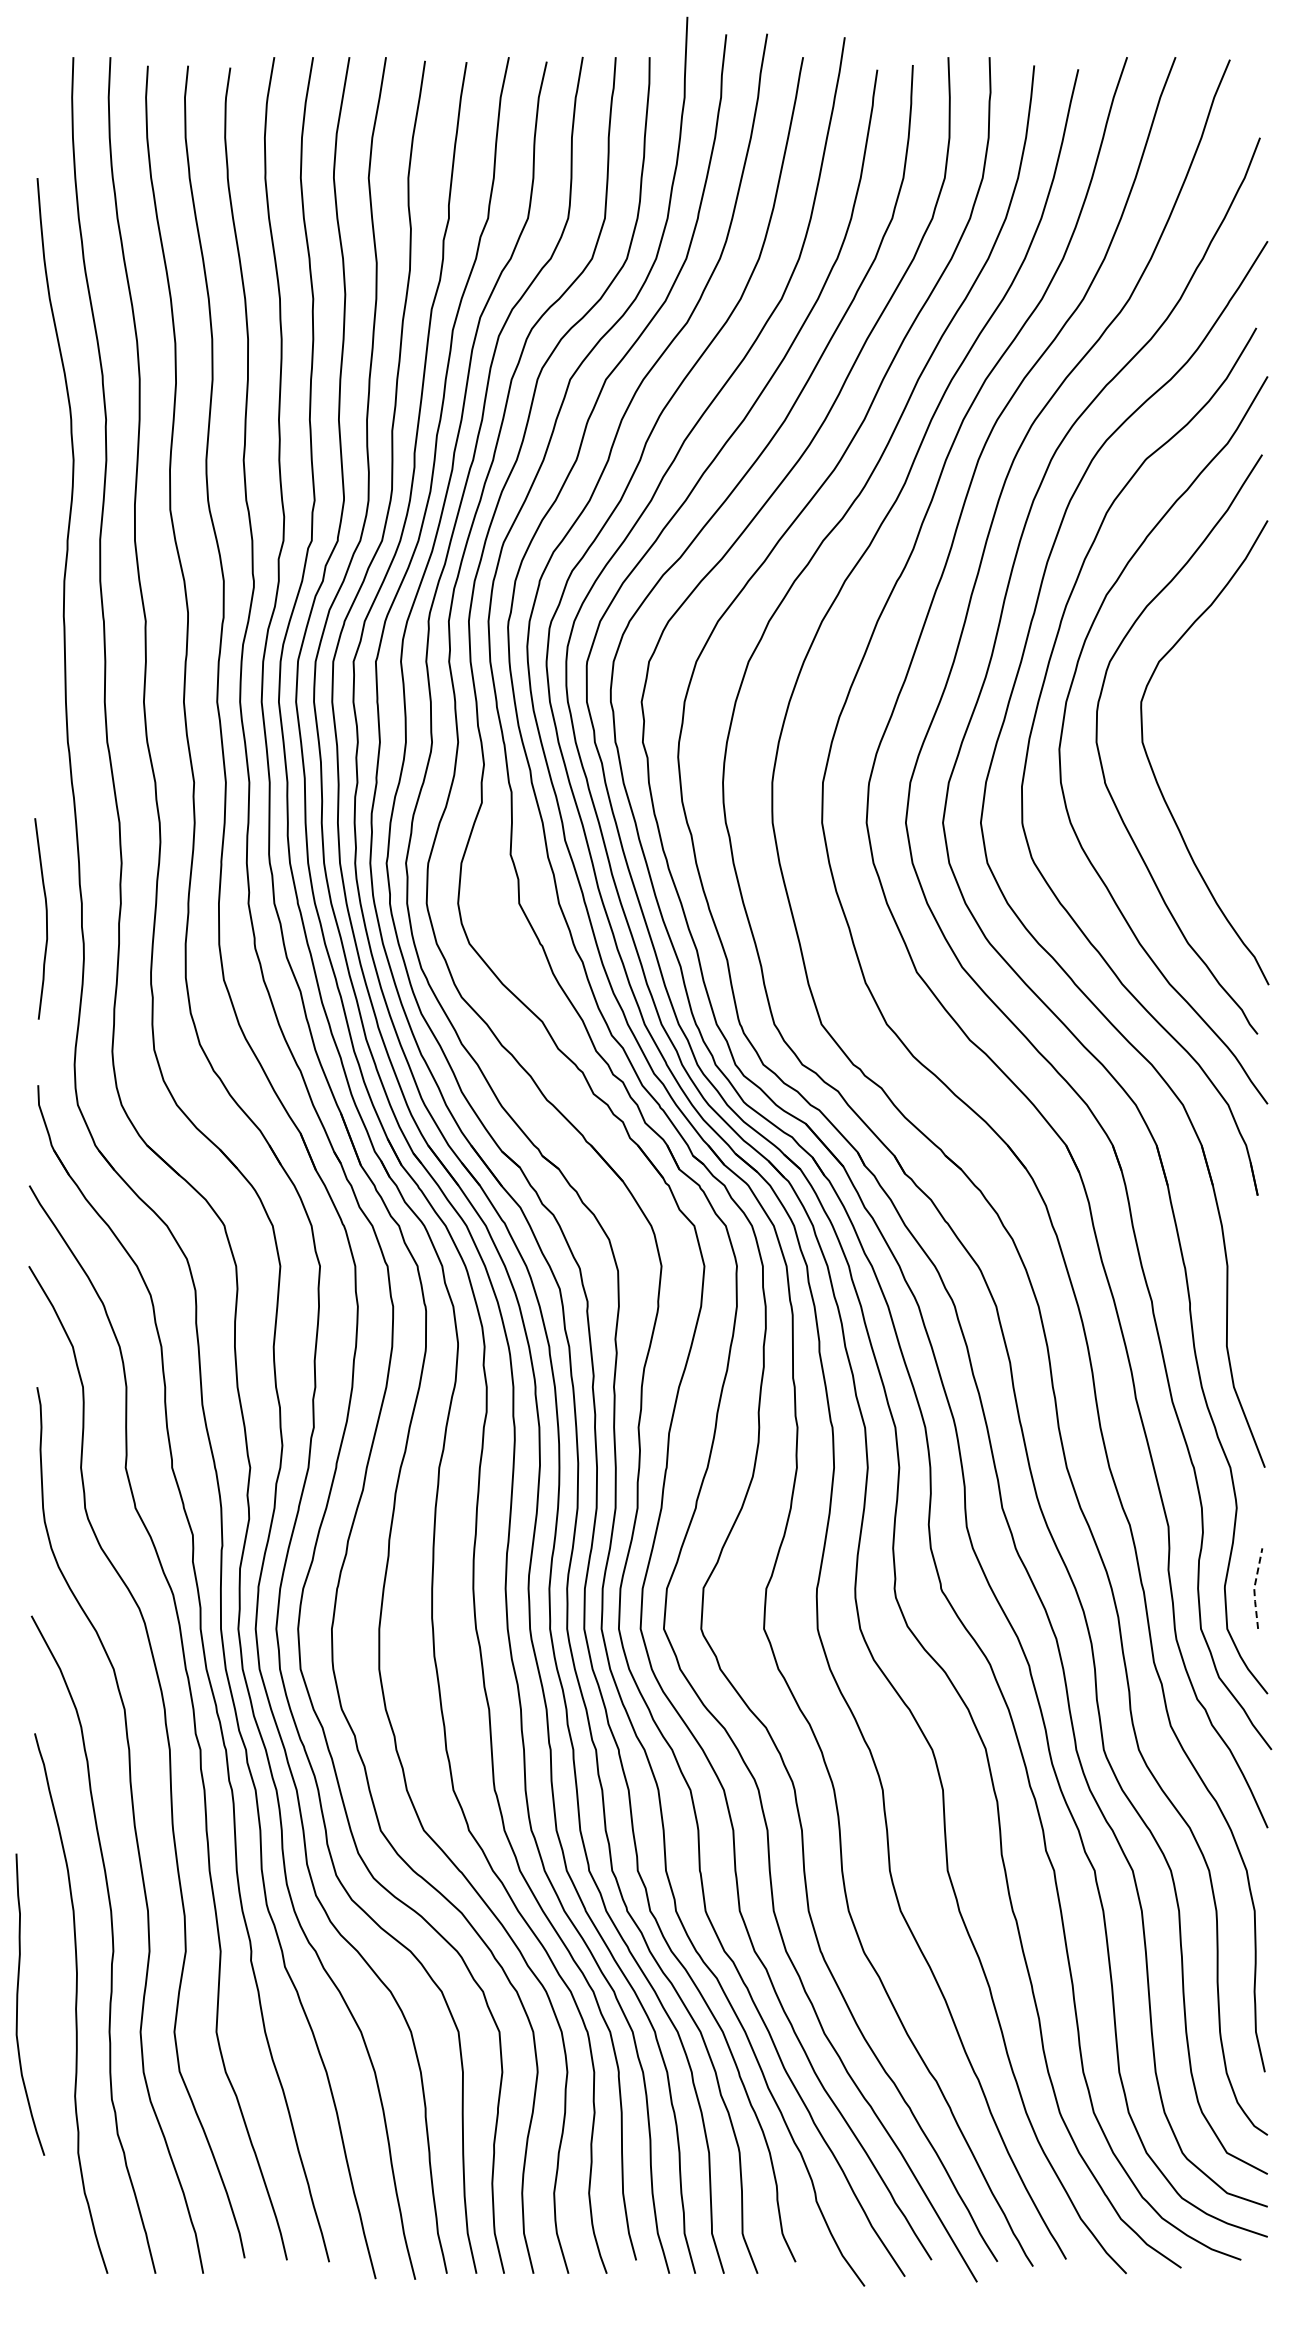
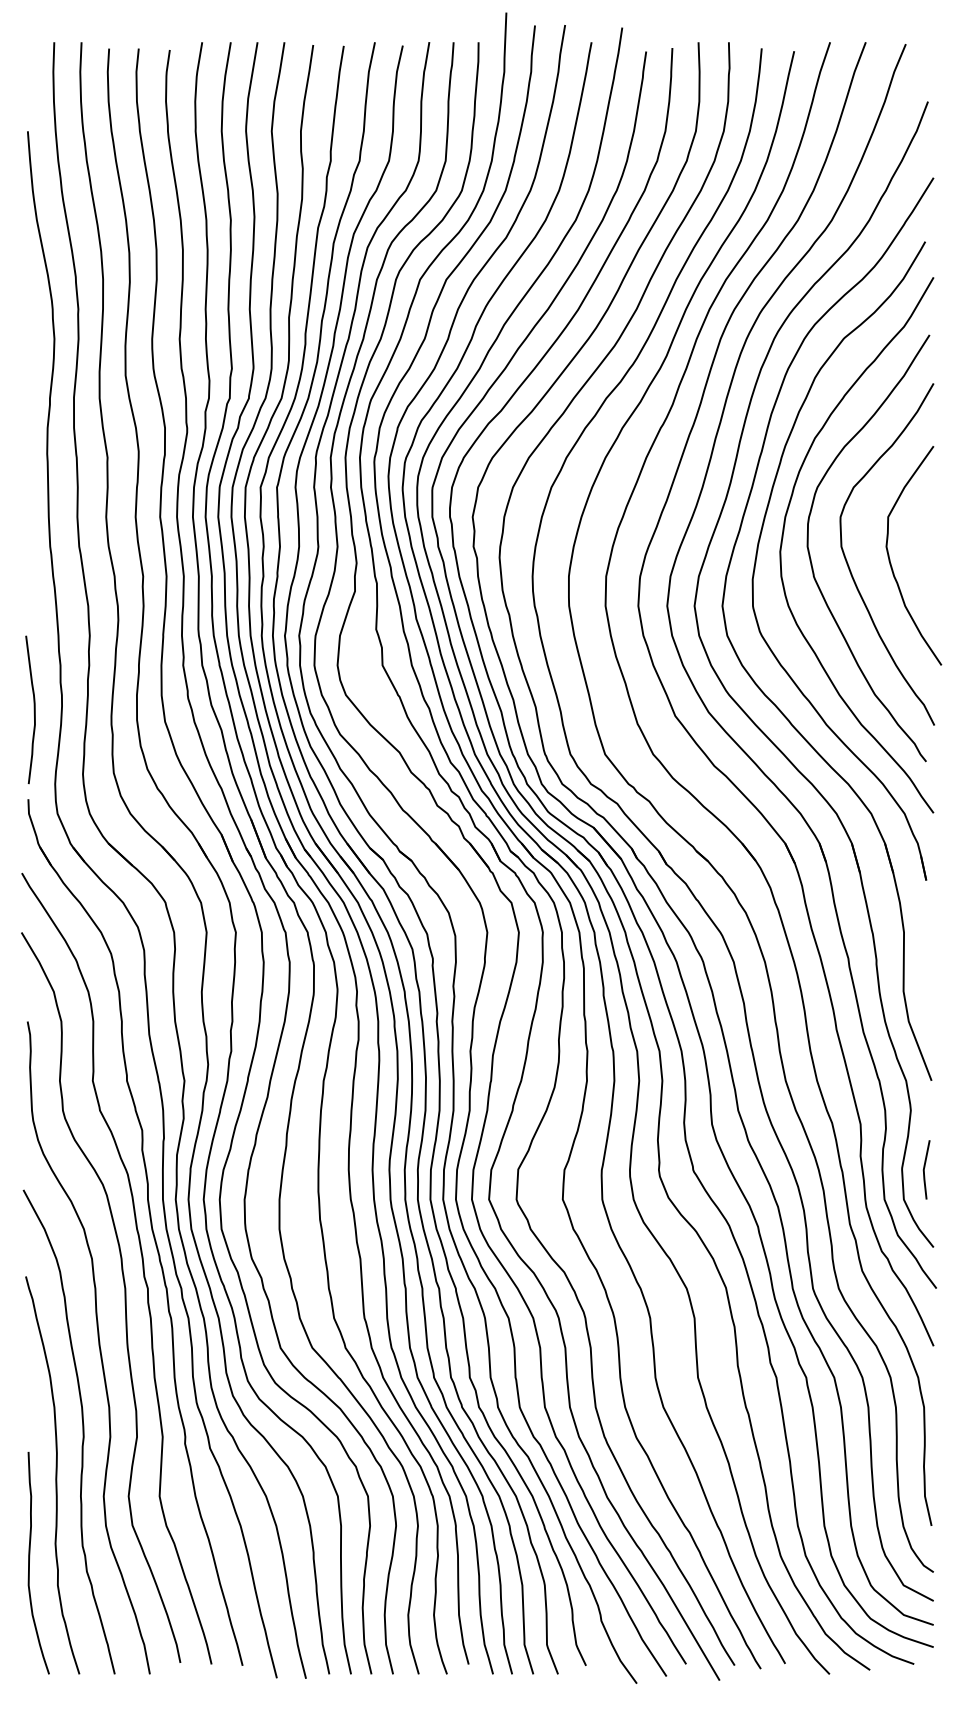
curve: (1208, 758) -> (890, 558), added
curve: (46, 918) -> (34, 709), moved
line: (1254, 1588) -> (923, 1169), dashed -> solid
curve: (18, 2003) -> (30, 1562), moved

